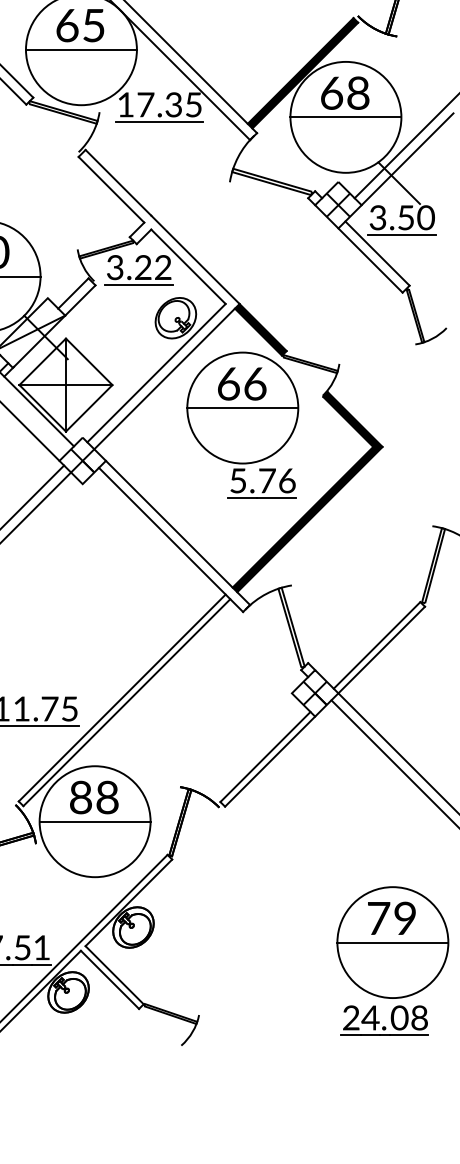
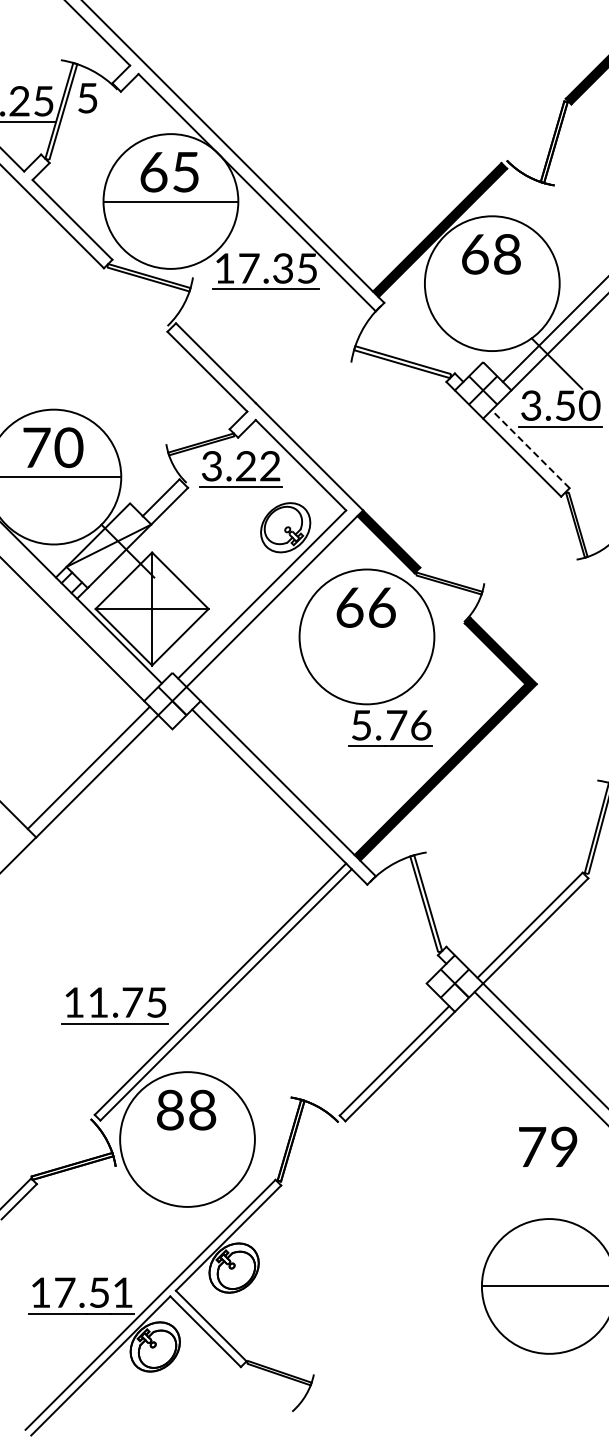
line: (345, 117) -> (491, 283), removed
line: (377, 252) -> (530, 448), solid -> dashed
line: (242, 407) -> (366, 636), removed
line: (95, 821) -> (187, 1139), removed
text: (392, 917) -> (548, 1146), moved
part: (379, 1021) -> (533, 1382), removed

